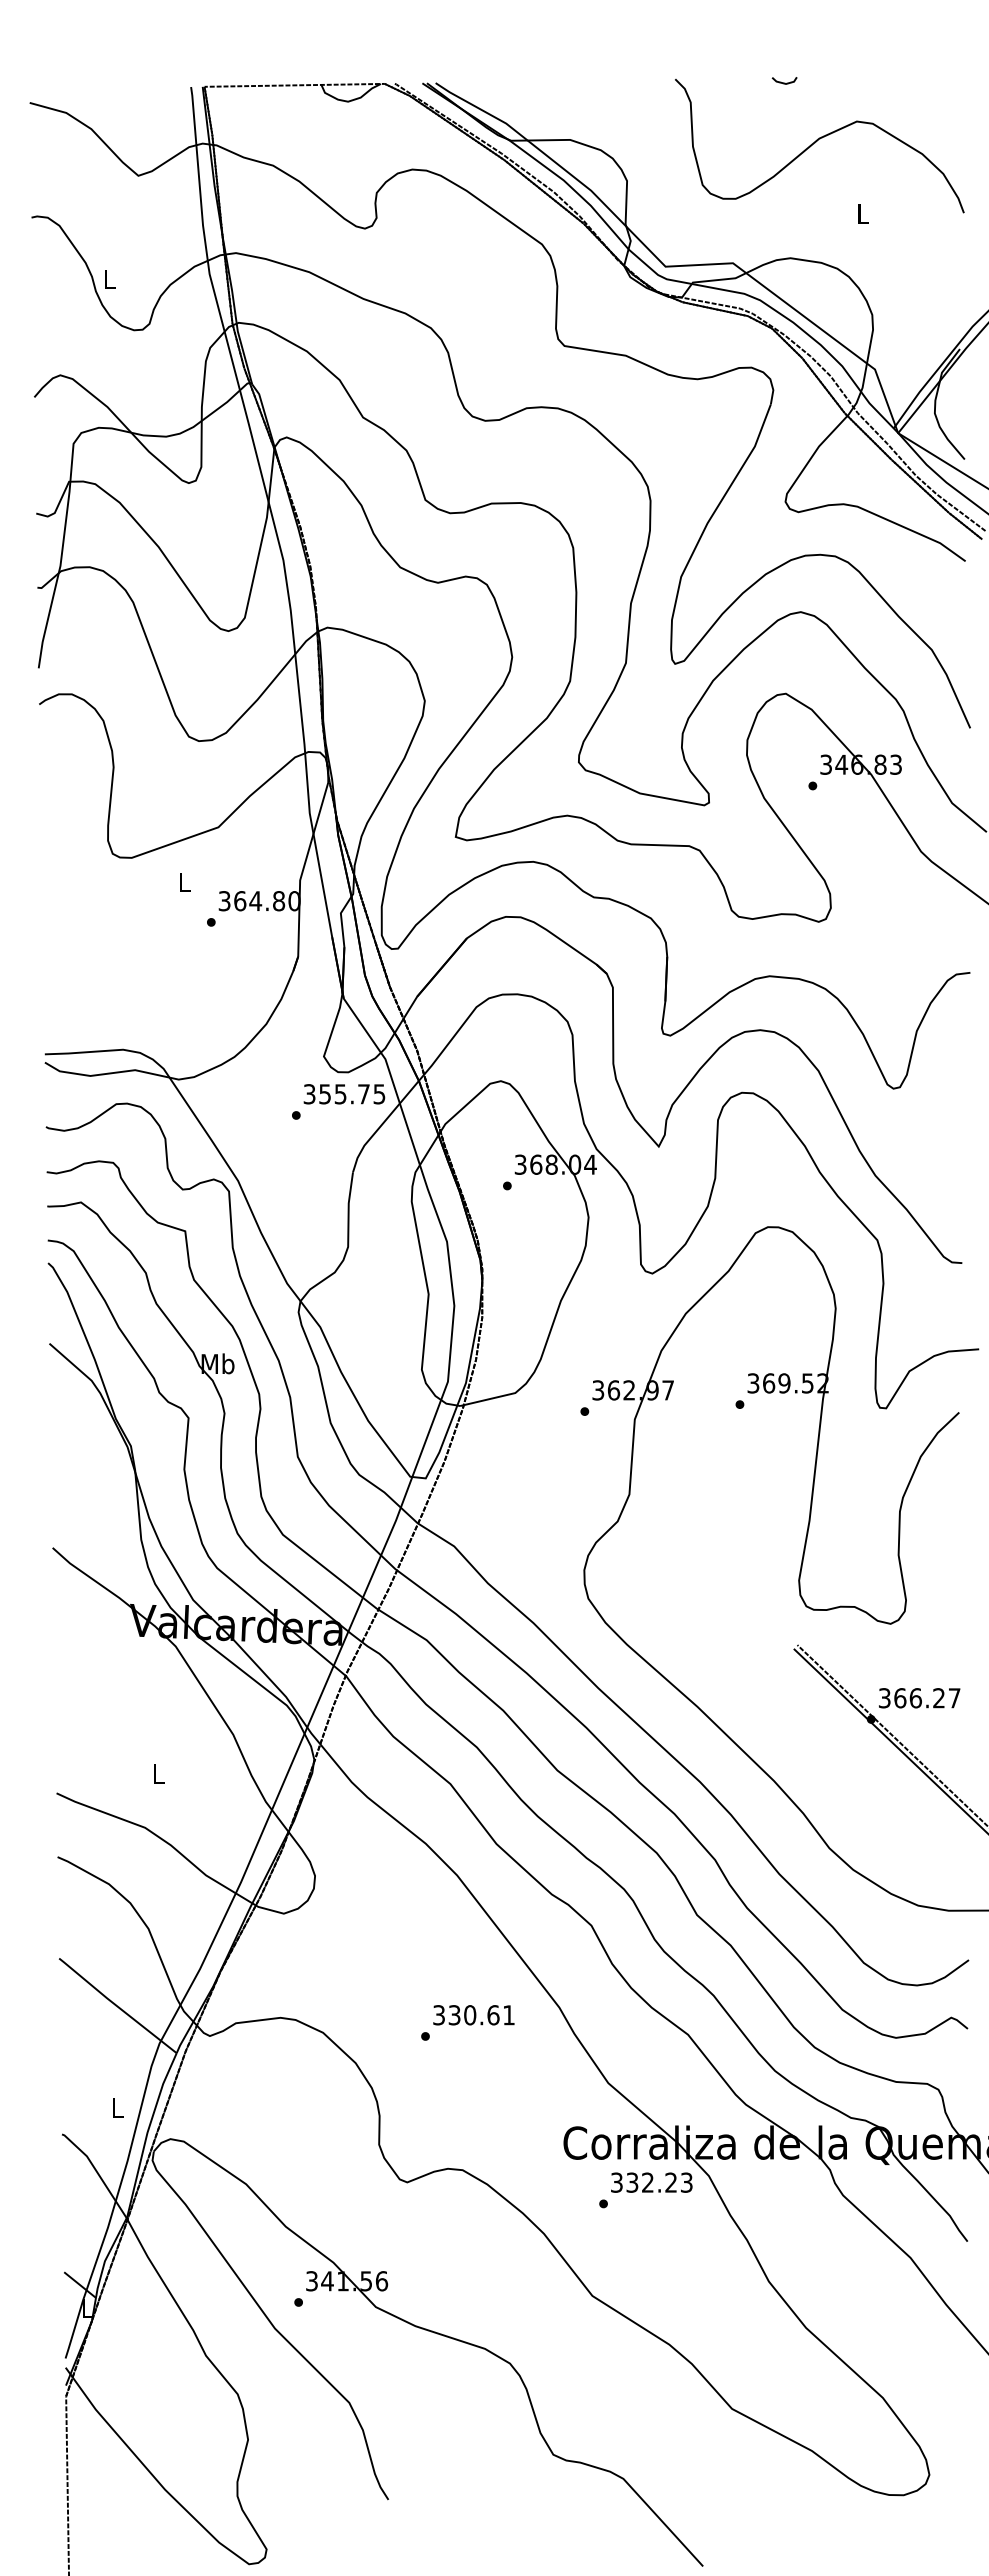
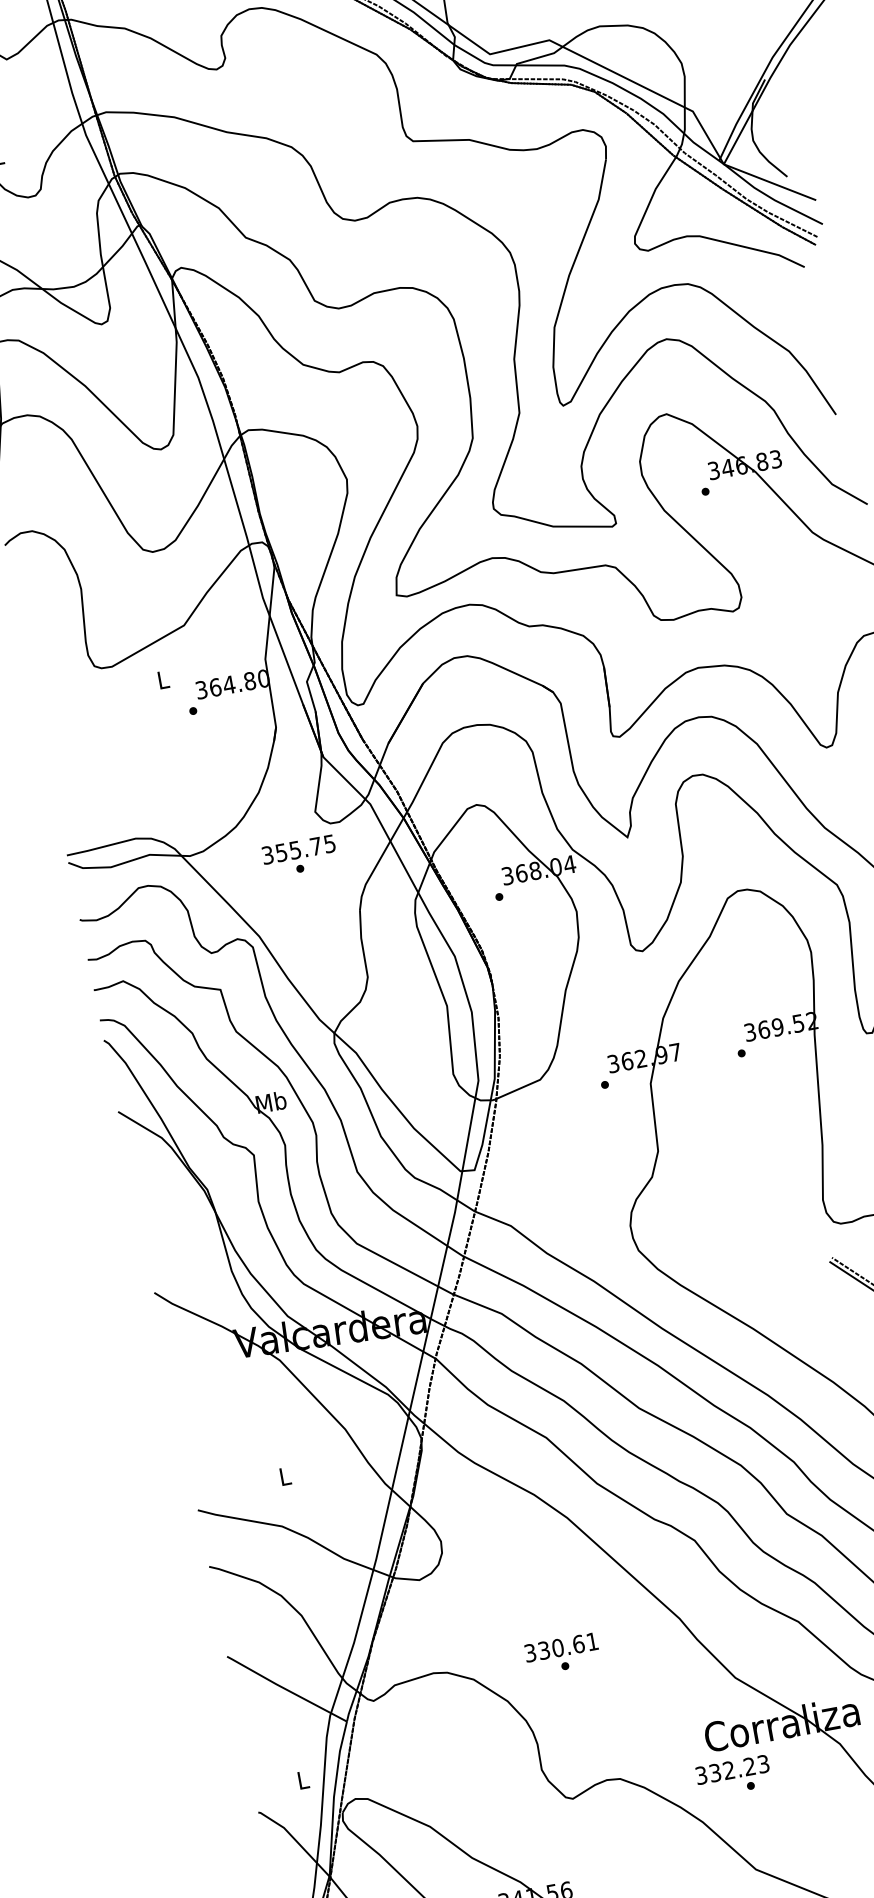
text: (344, 1094) -> (298, 849), moved
text: (473, 2015) -> (561, 1647), moved
text: (651, 2182) -> (732, 1769), moved

